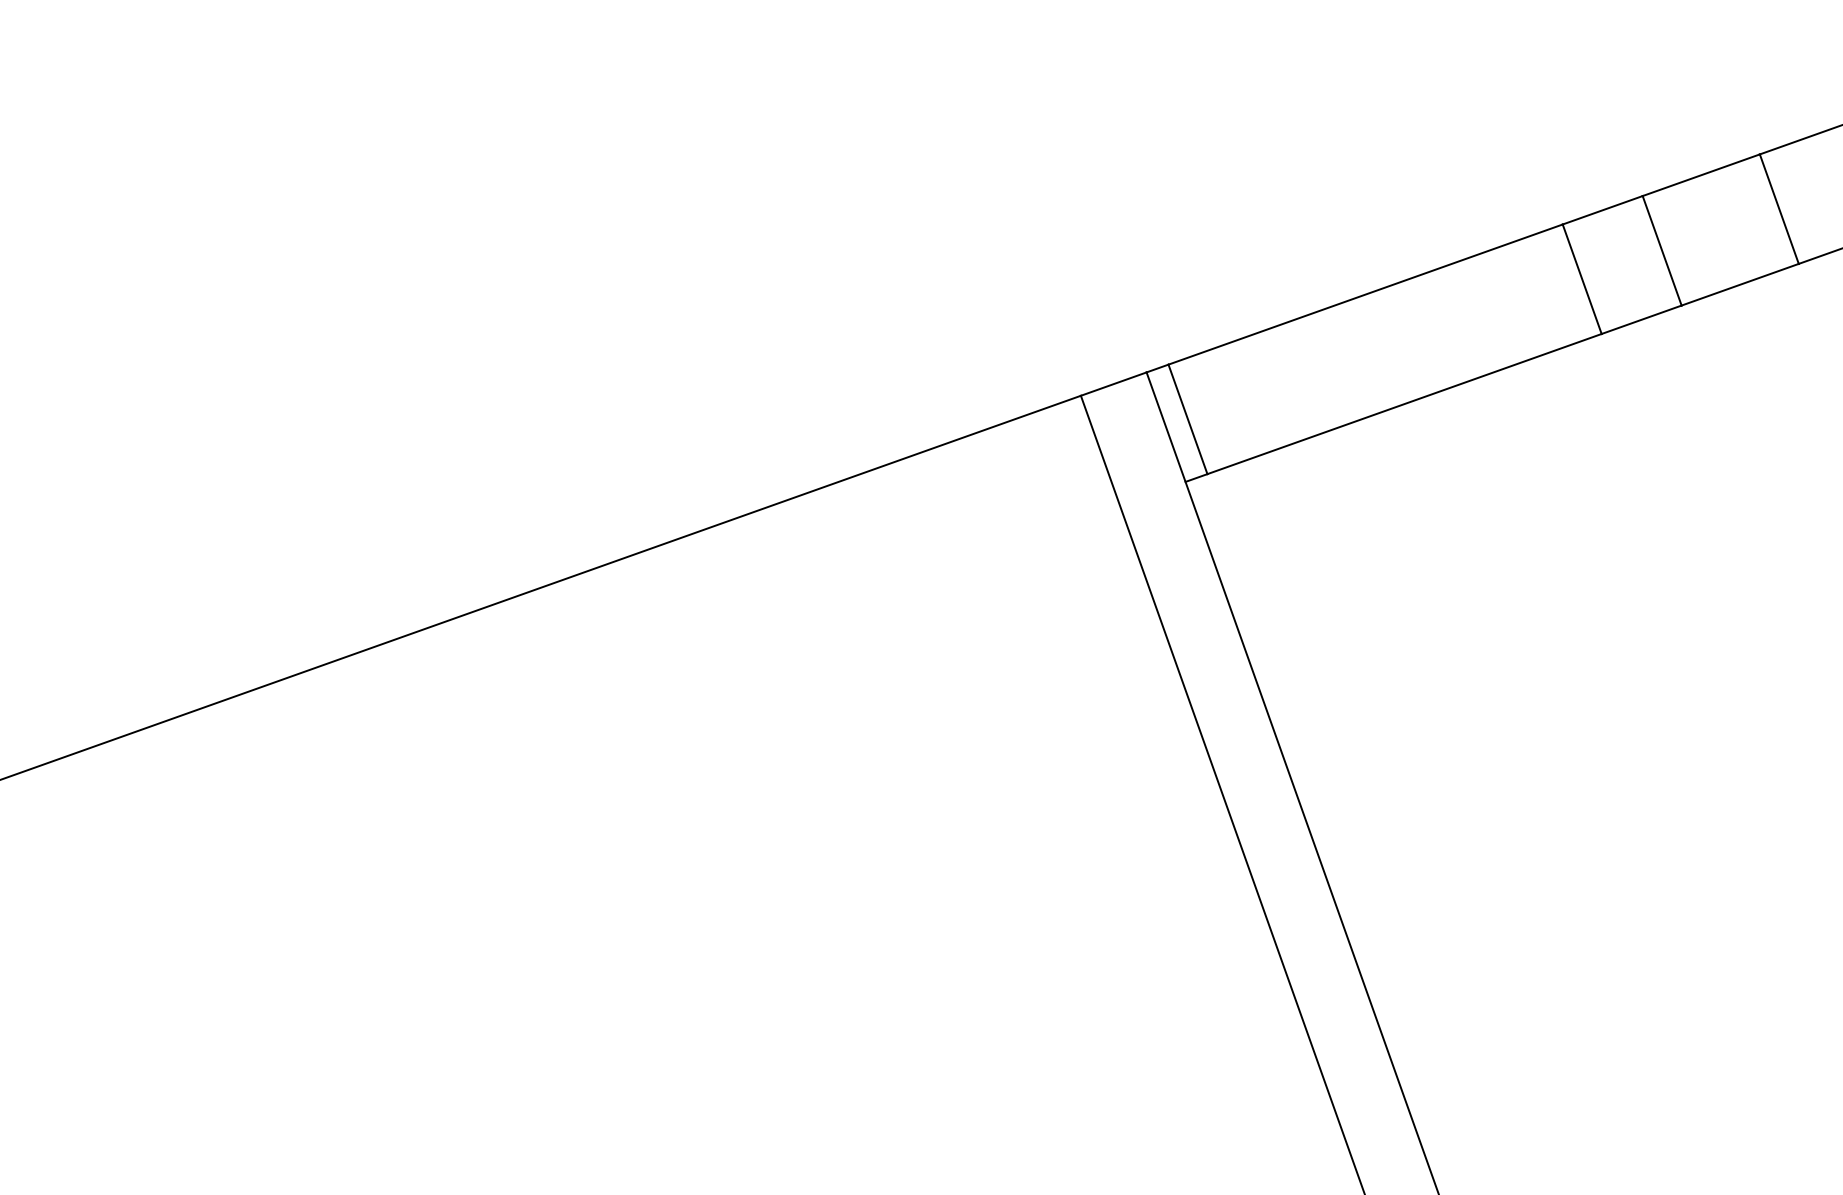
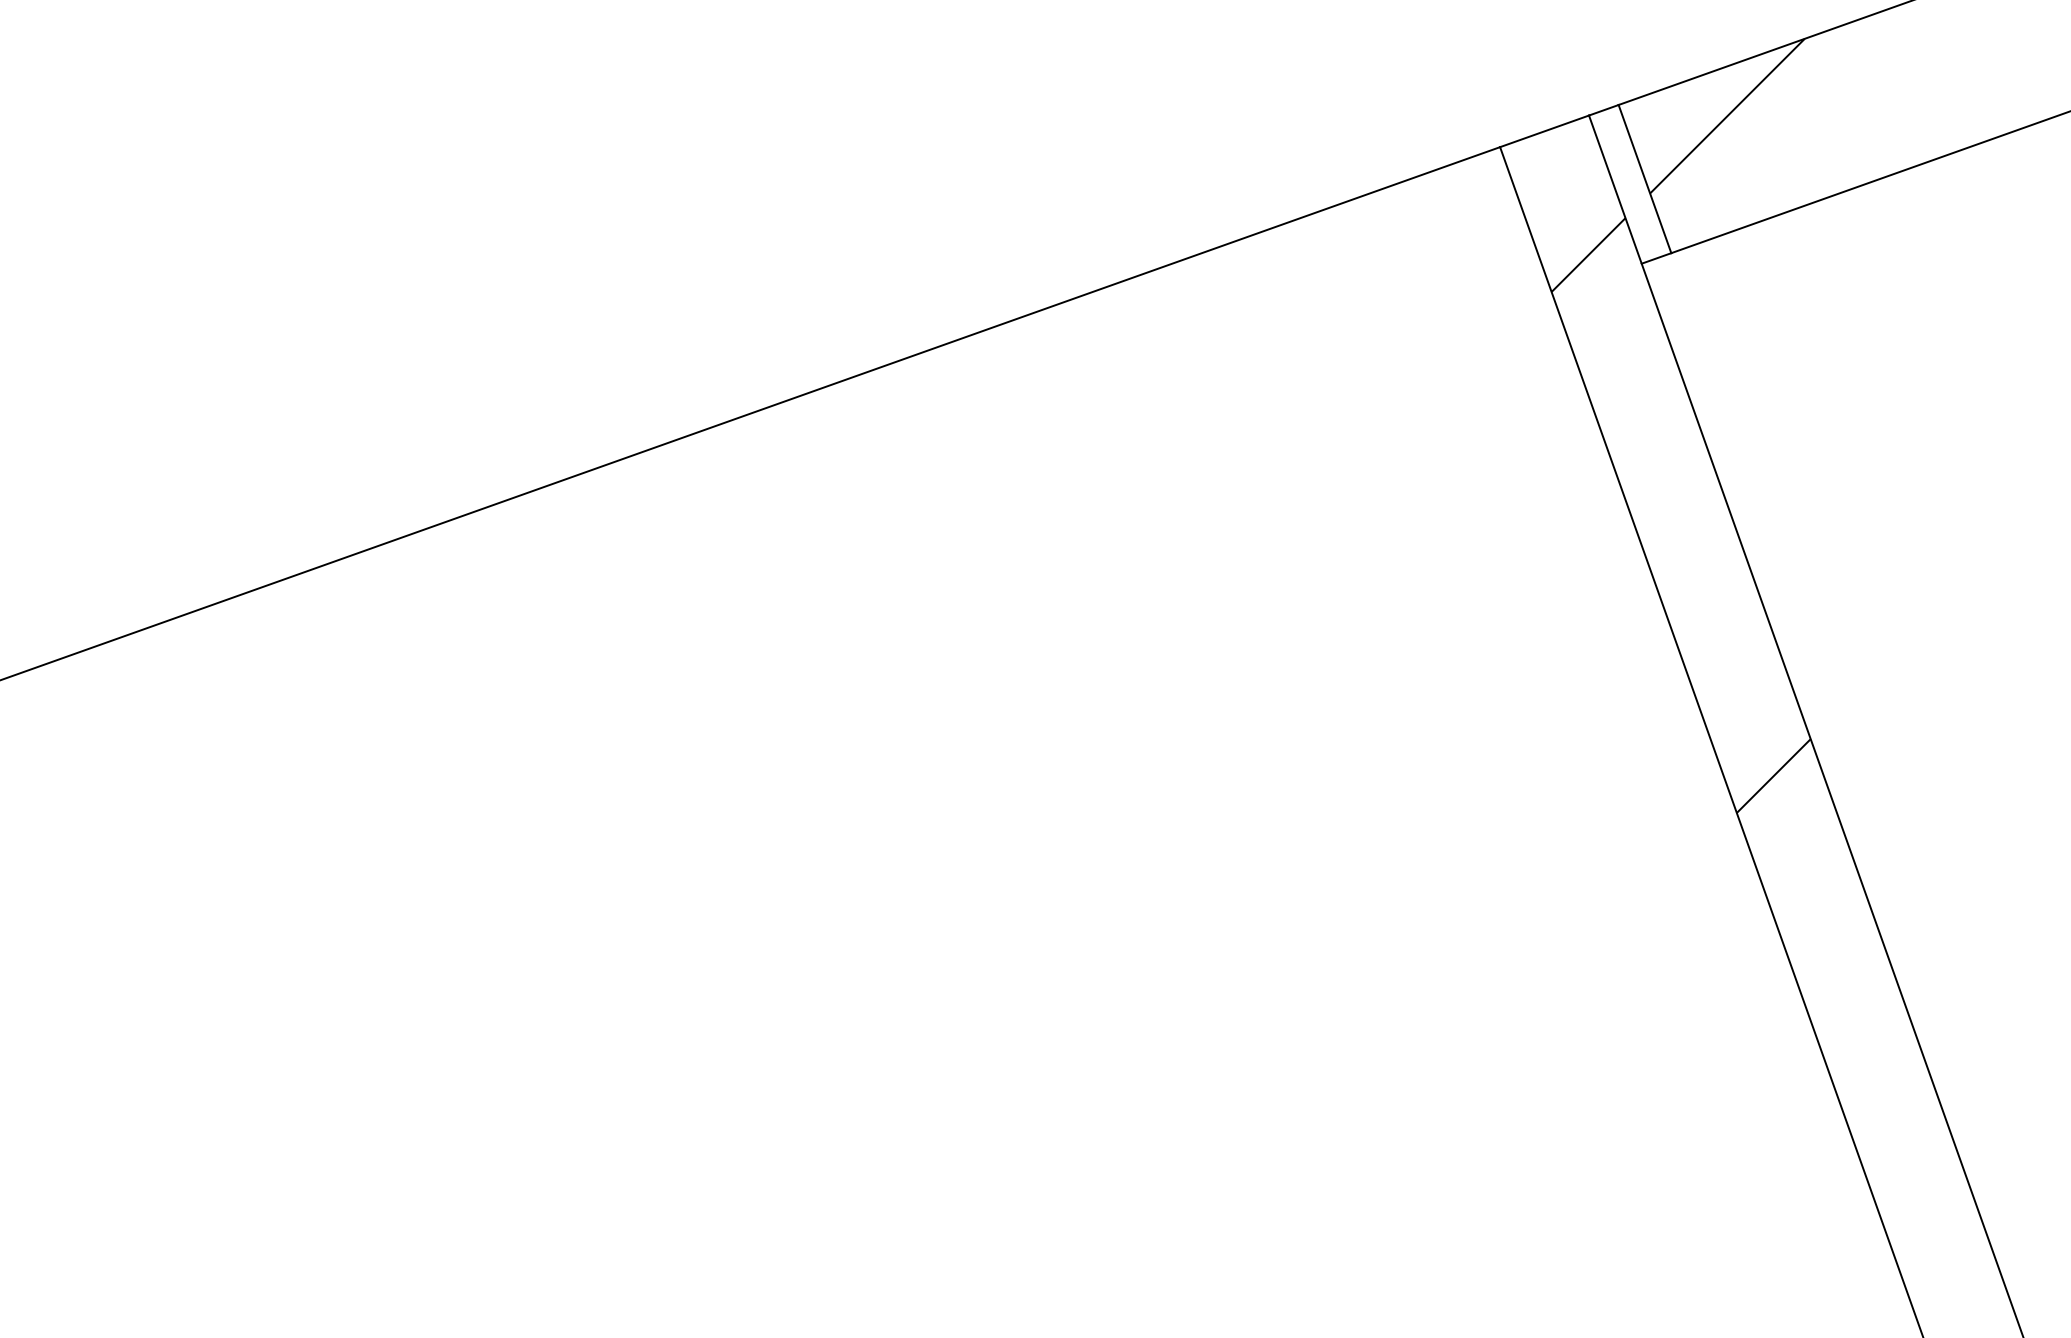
hatch: (1248, 372) -> (1726, 115), added
hatch: (1214, 667) -> (1680, 514), added

